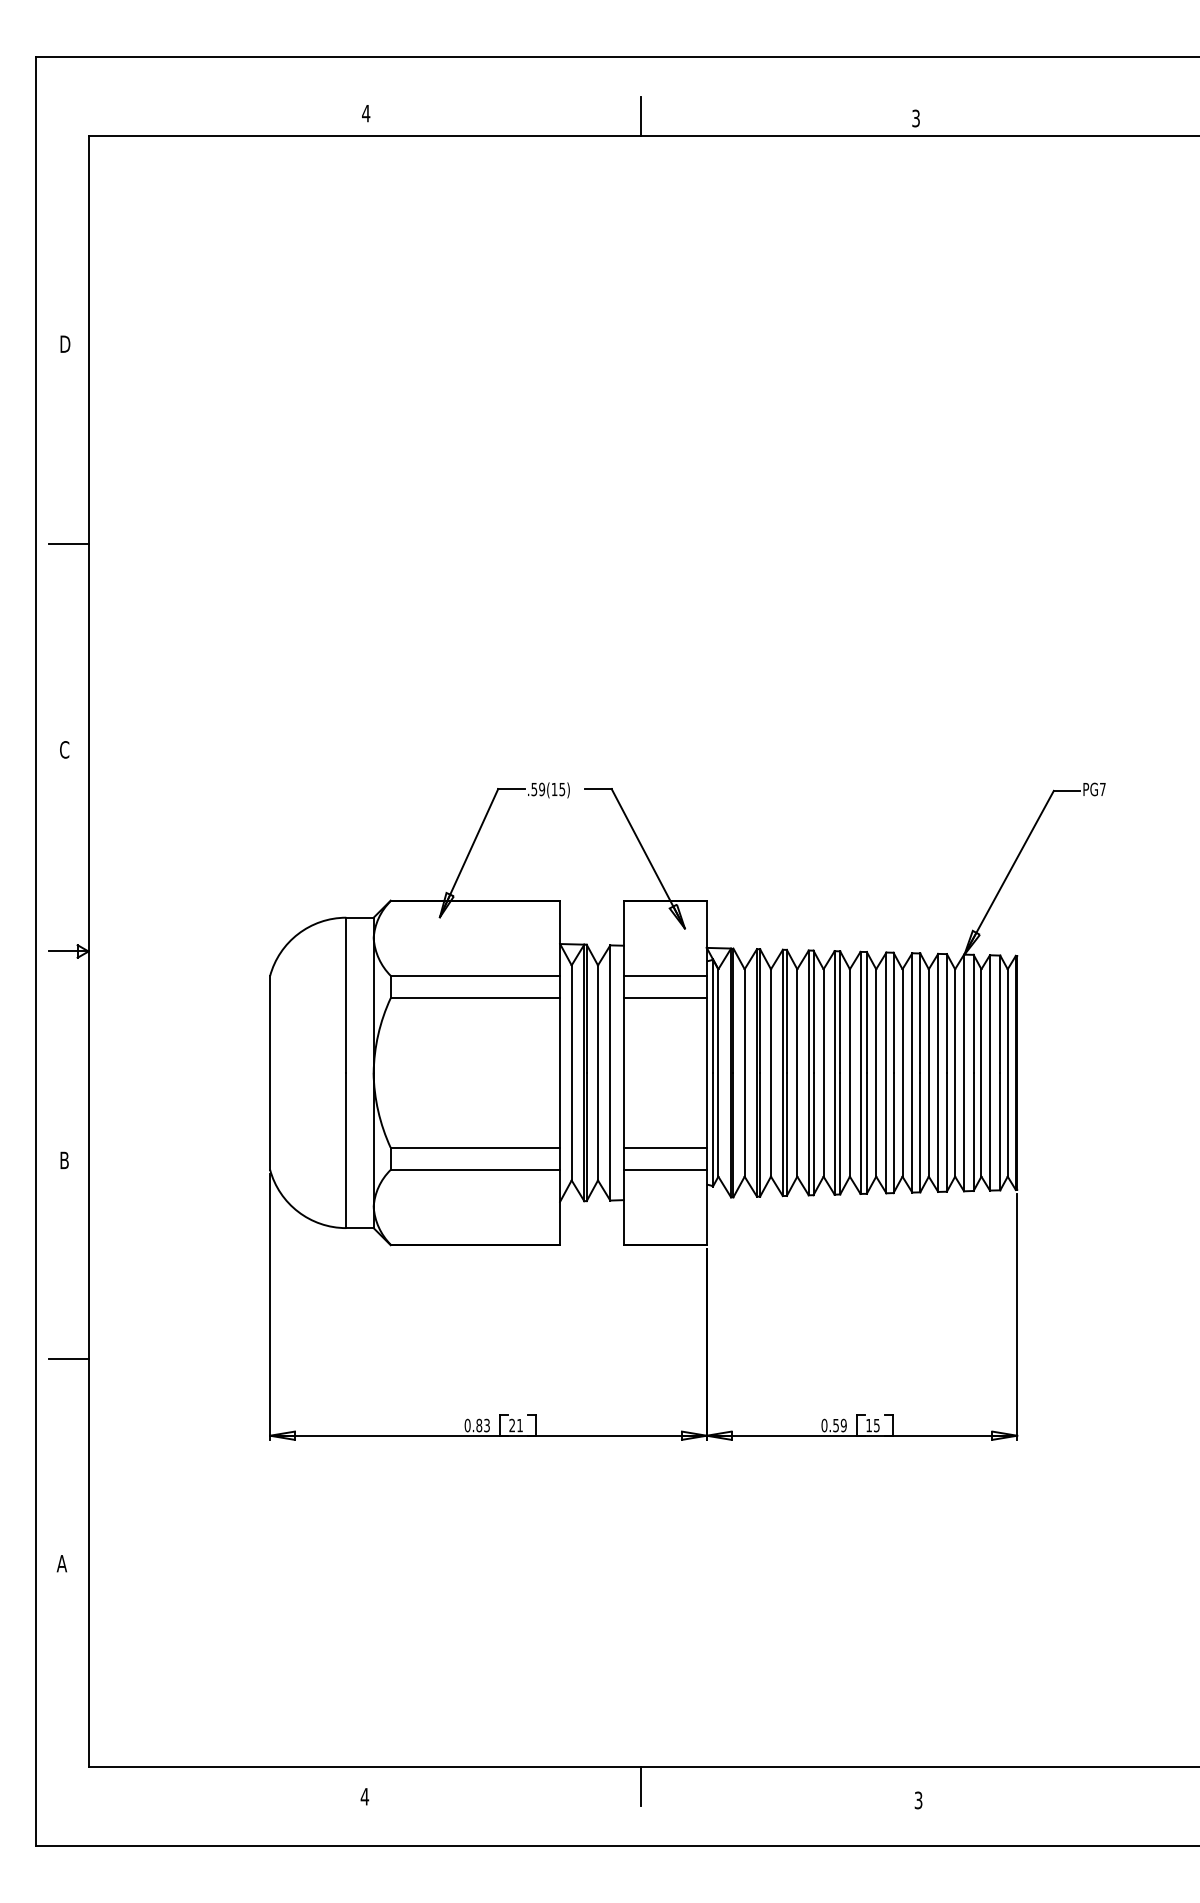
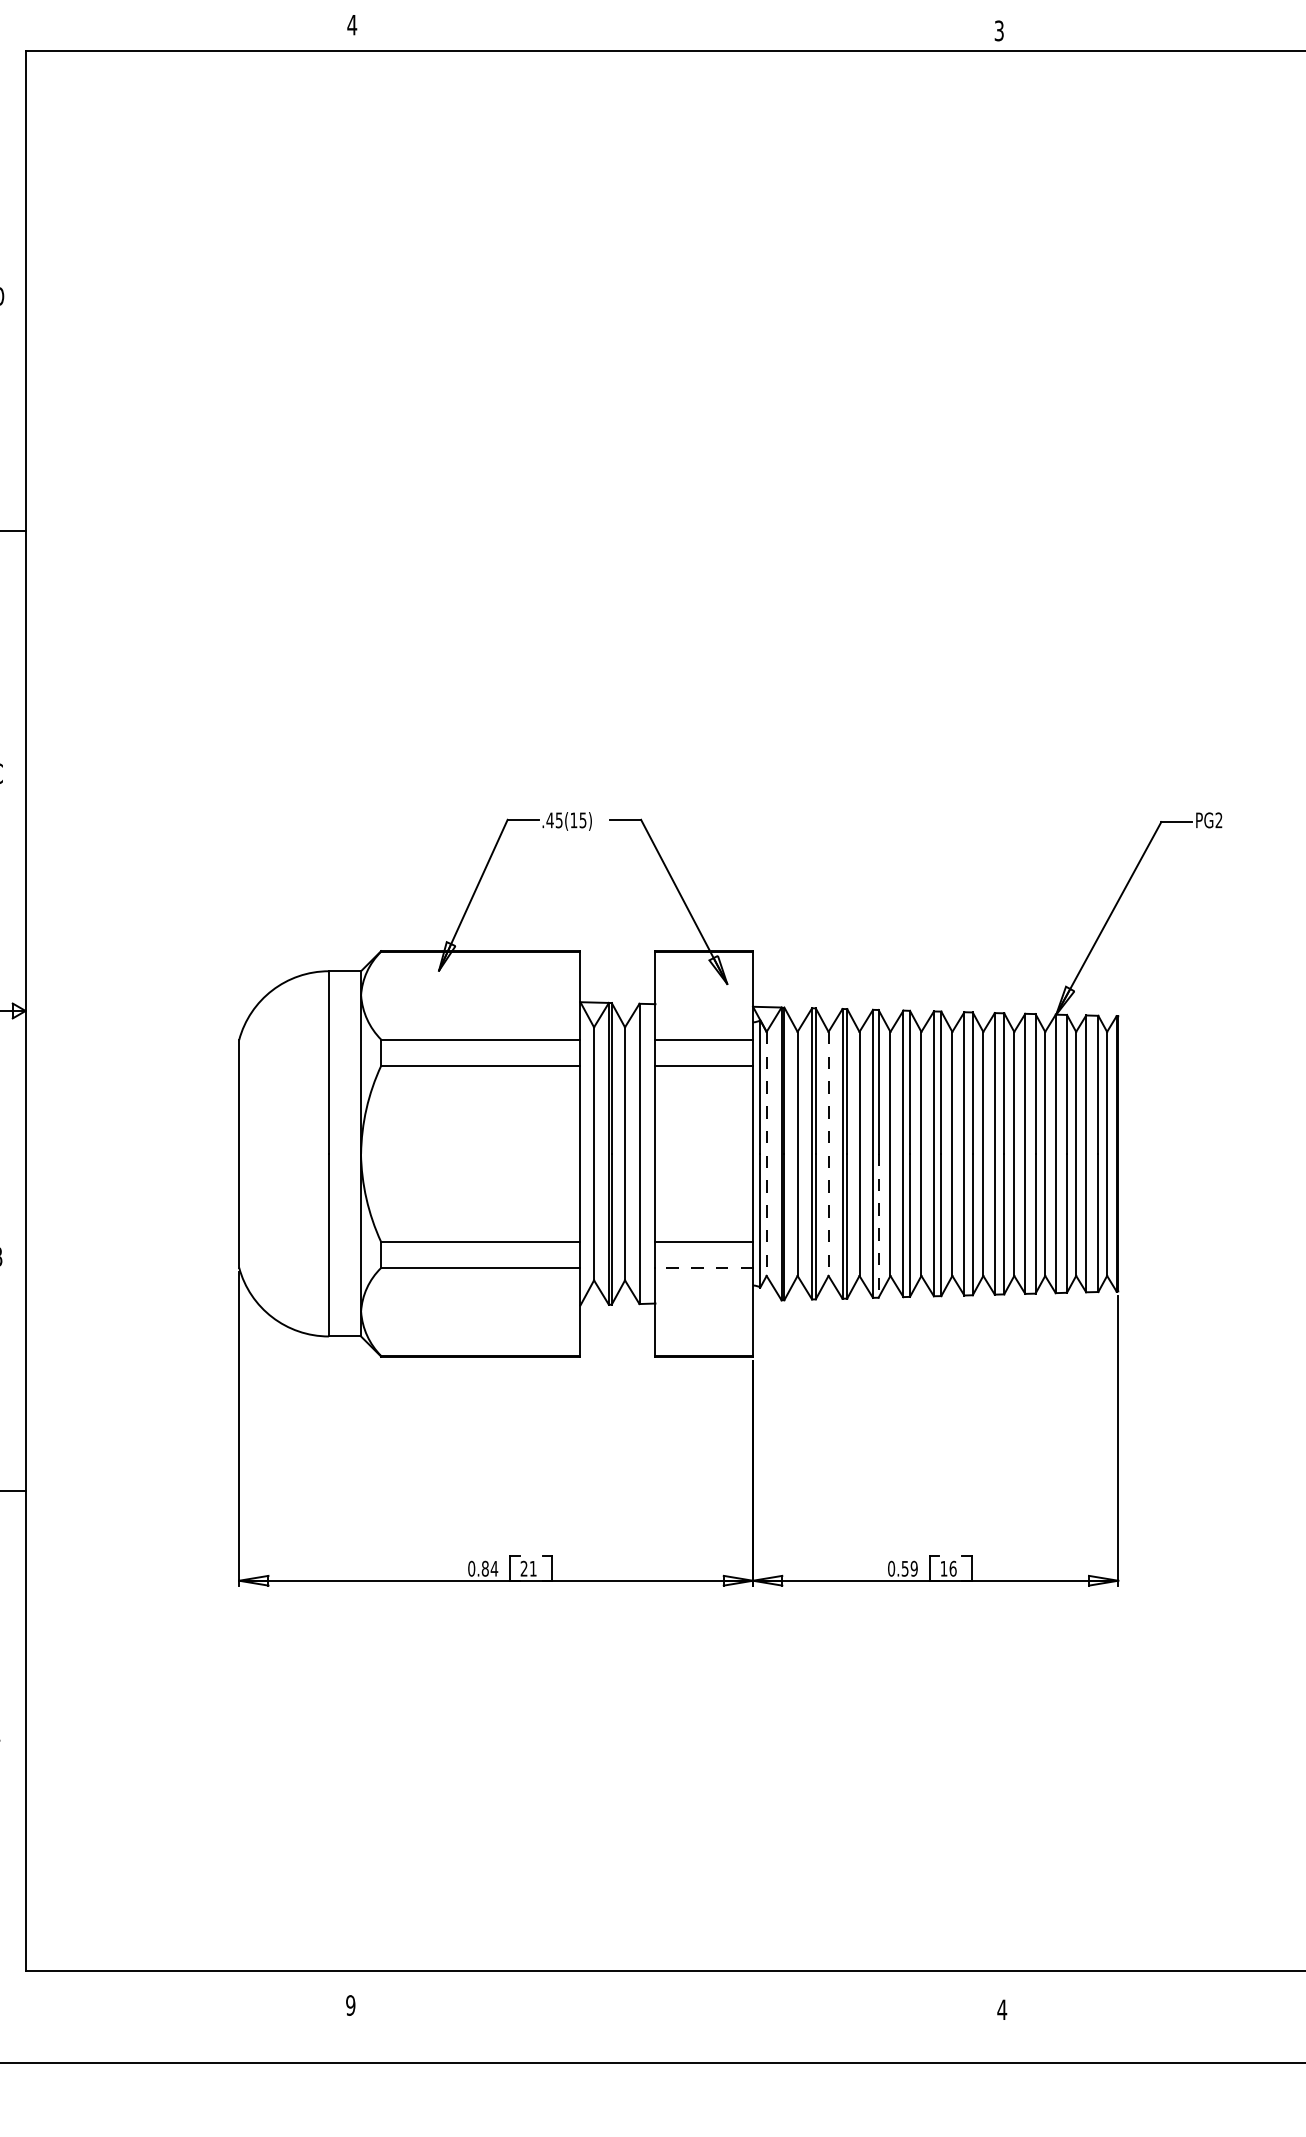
line: (641, 116) -> (676, 28), removed
text: (1102, 788) -> (1218, 819), PG7 -> PG2
text: (538, 789) -> (555, 820), .59(15) -> .45(15)
line: (718, 1072) -> (766, 1153), solid -> dashed
line: (770, 1072) -> (827, 1153), solid -> dashed
line: (813, 1134) -> (878, 1226), solid -> dashed
line: (664, 1169) -> (703, 1267), solid -> dashed
text: (486, 1425) -> (493, 1568), 0.83 -> 0.84
text: (876, 1425) -> (952, 1568), 15 -> 16
line: (641, 1786) -> (676, 1993), removed
text: (364, 1796) -> (350, 2005), 4 -> 9
text: (918, 1800) -> (1002, 2009), 3 -> 4

